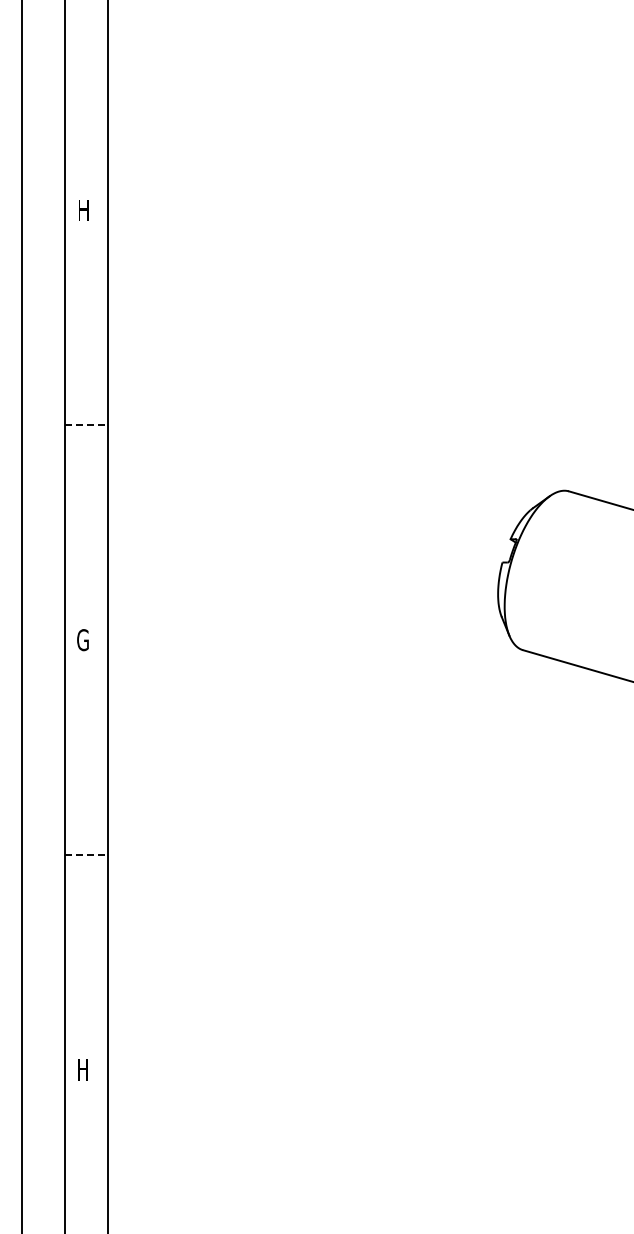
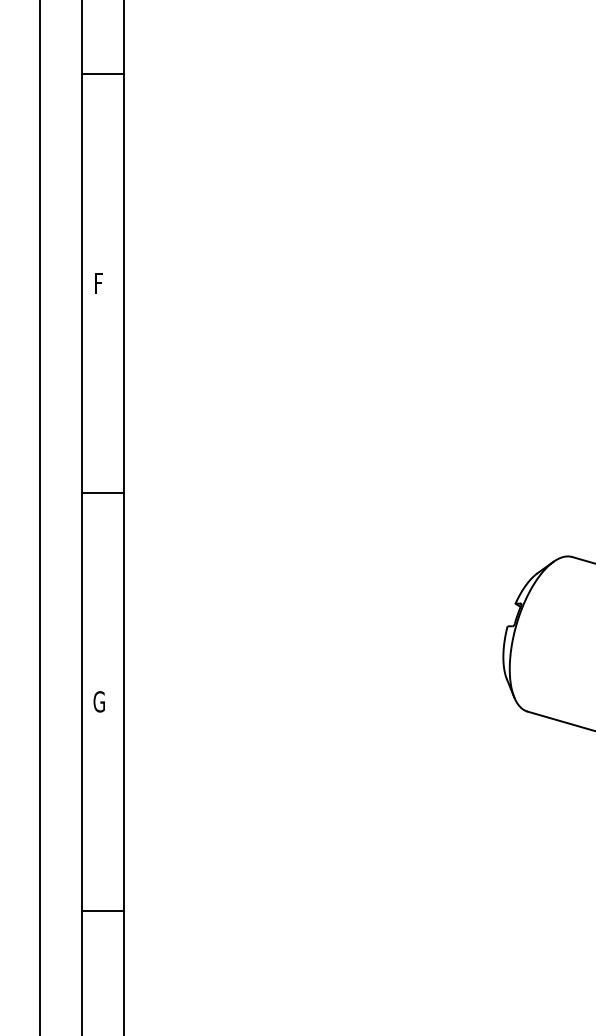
text: (84, 210) -> (100, 283), H -> F
line: (87, 425) -> (103, 492), dashed -> solid
line: (87, 855) -> (103, 911), dashed -> solid

